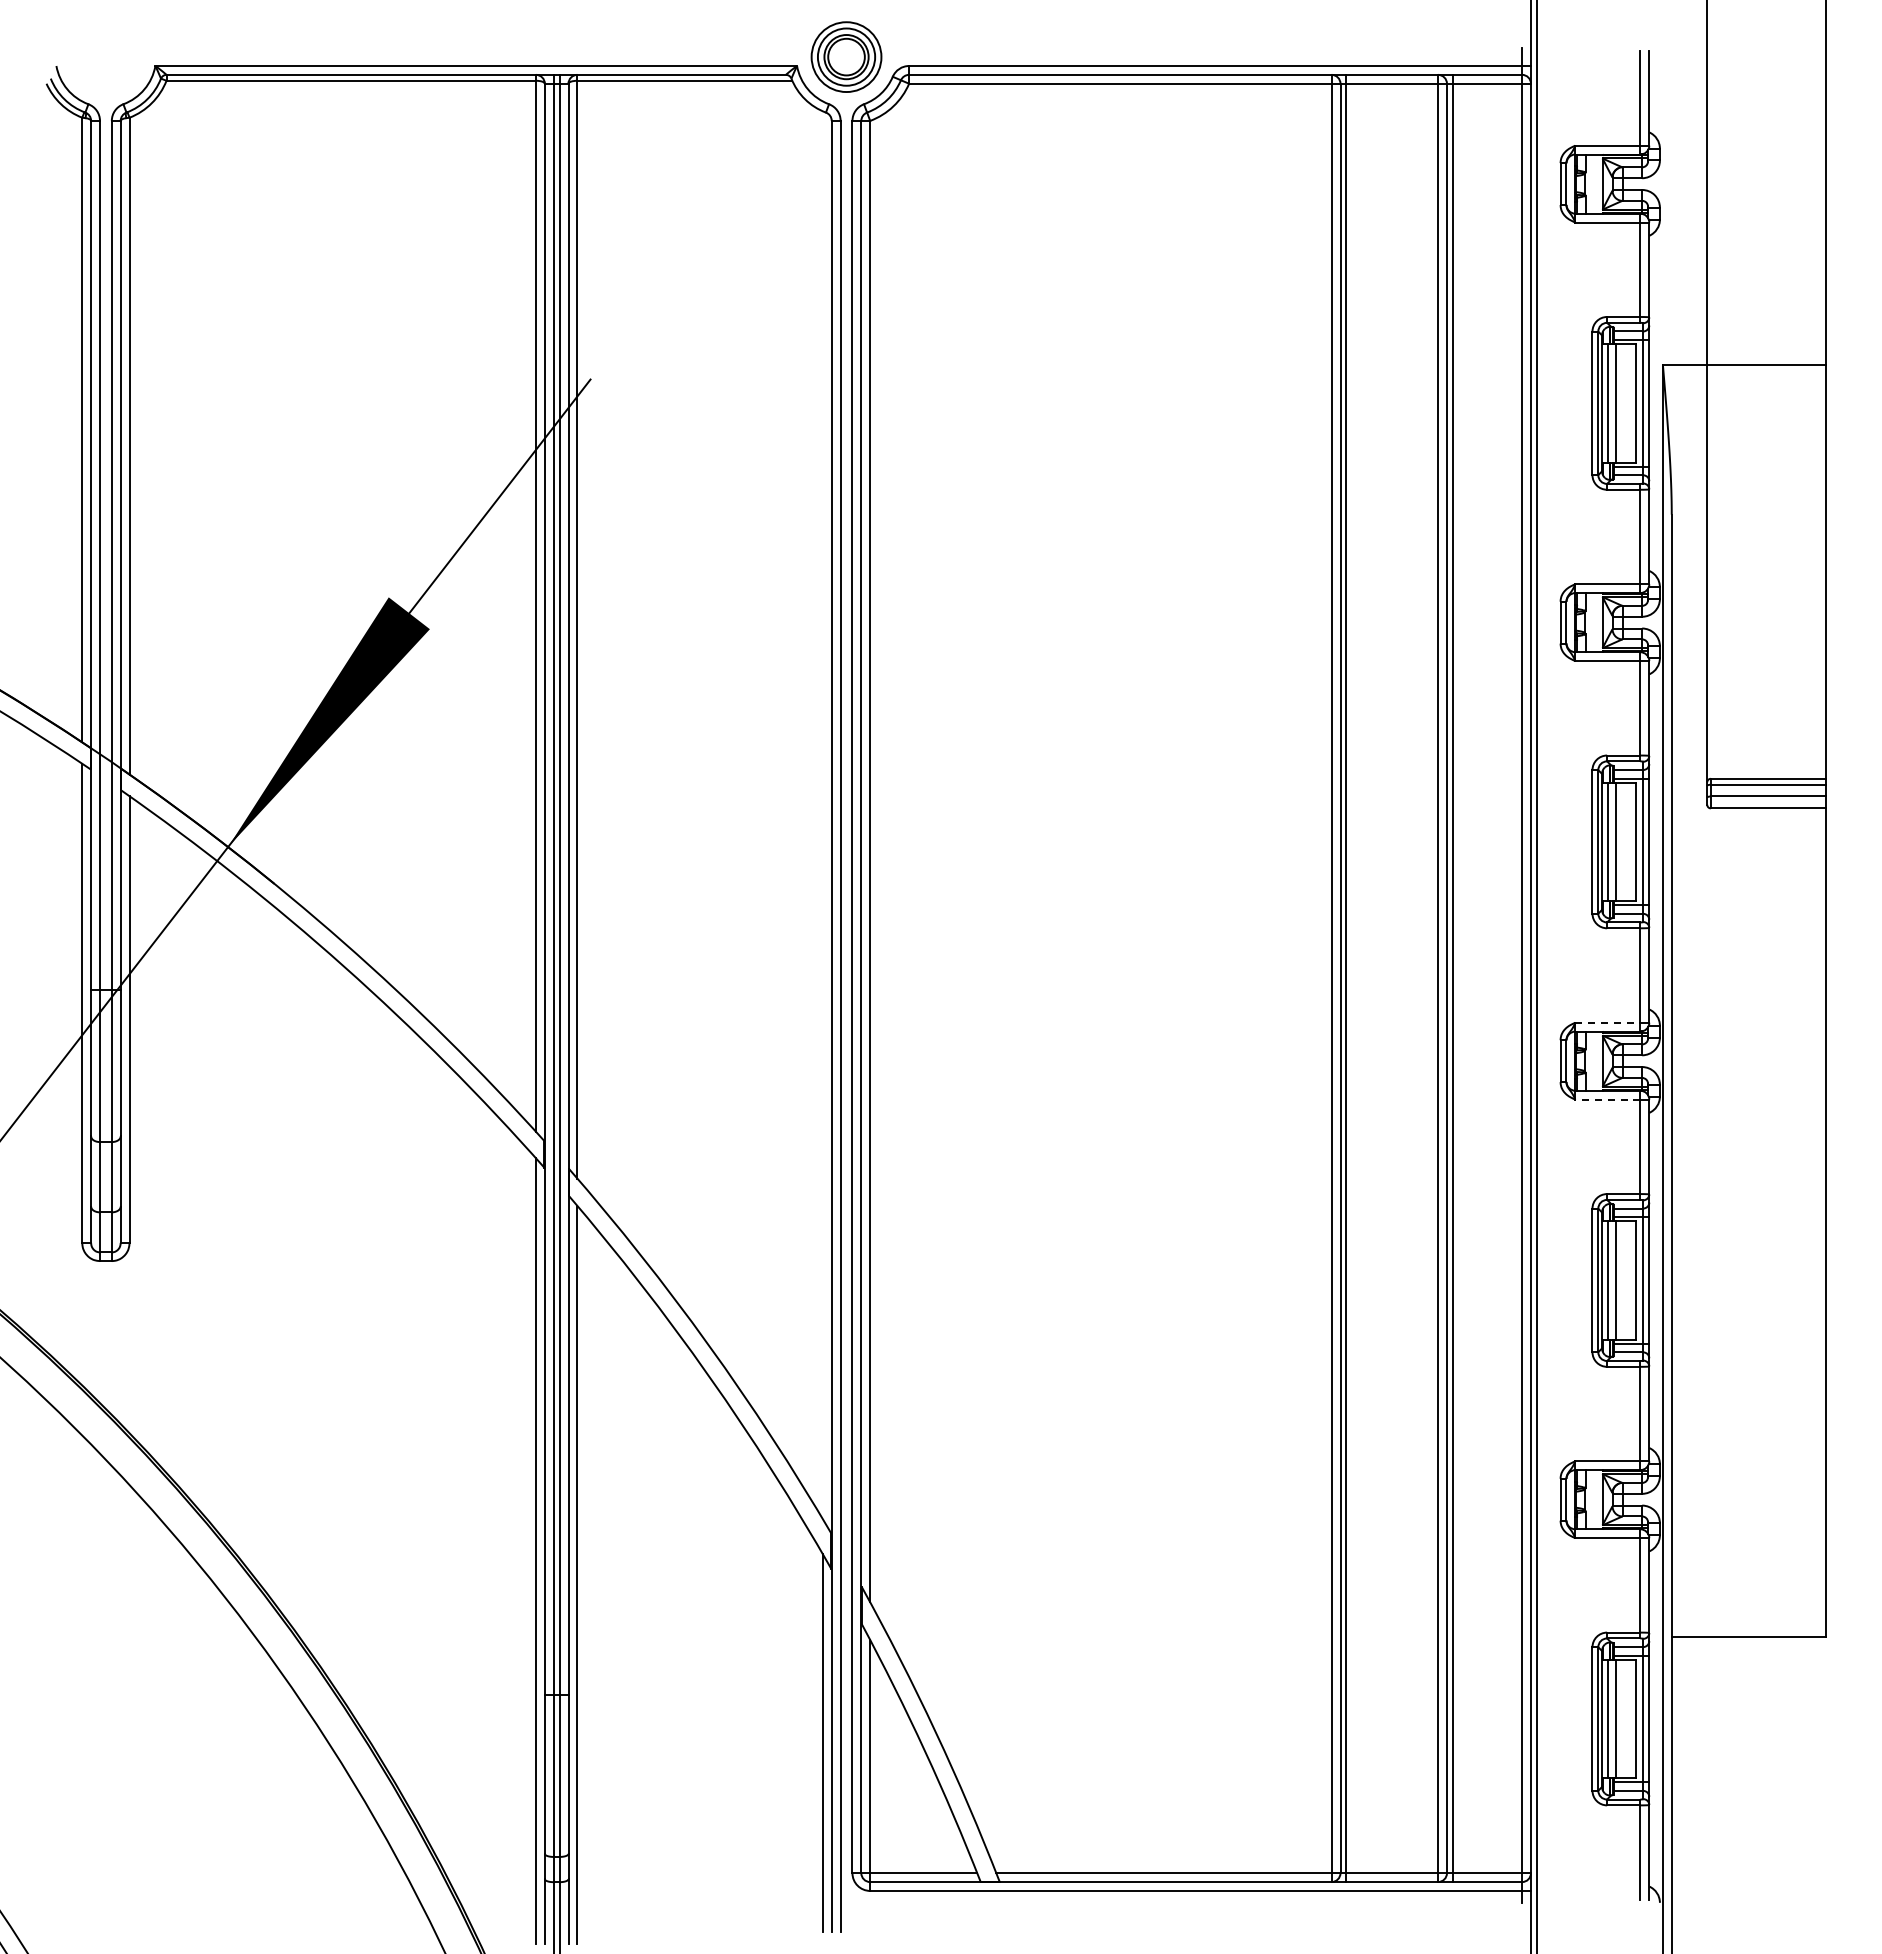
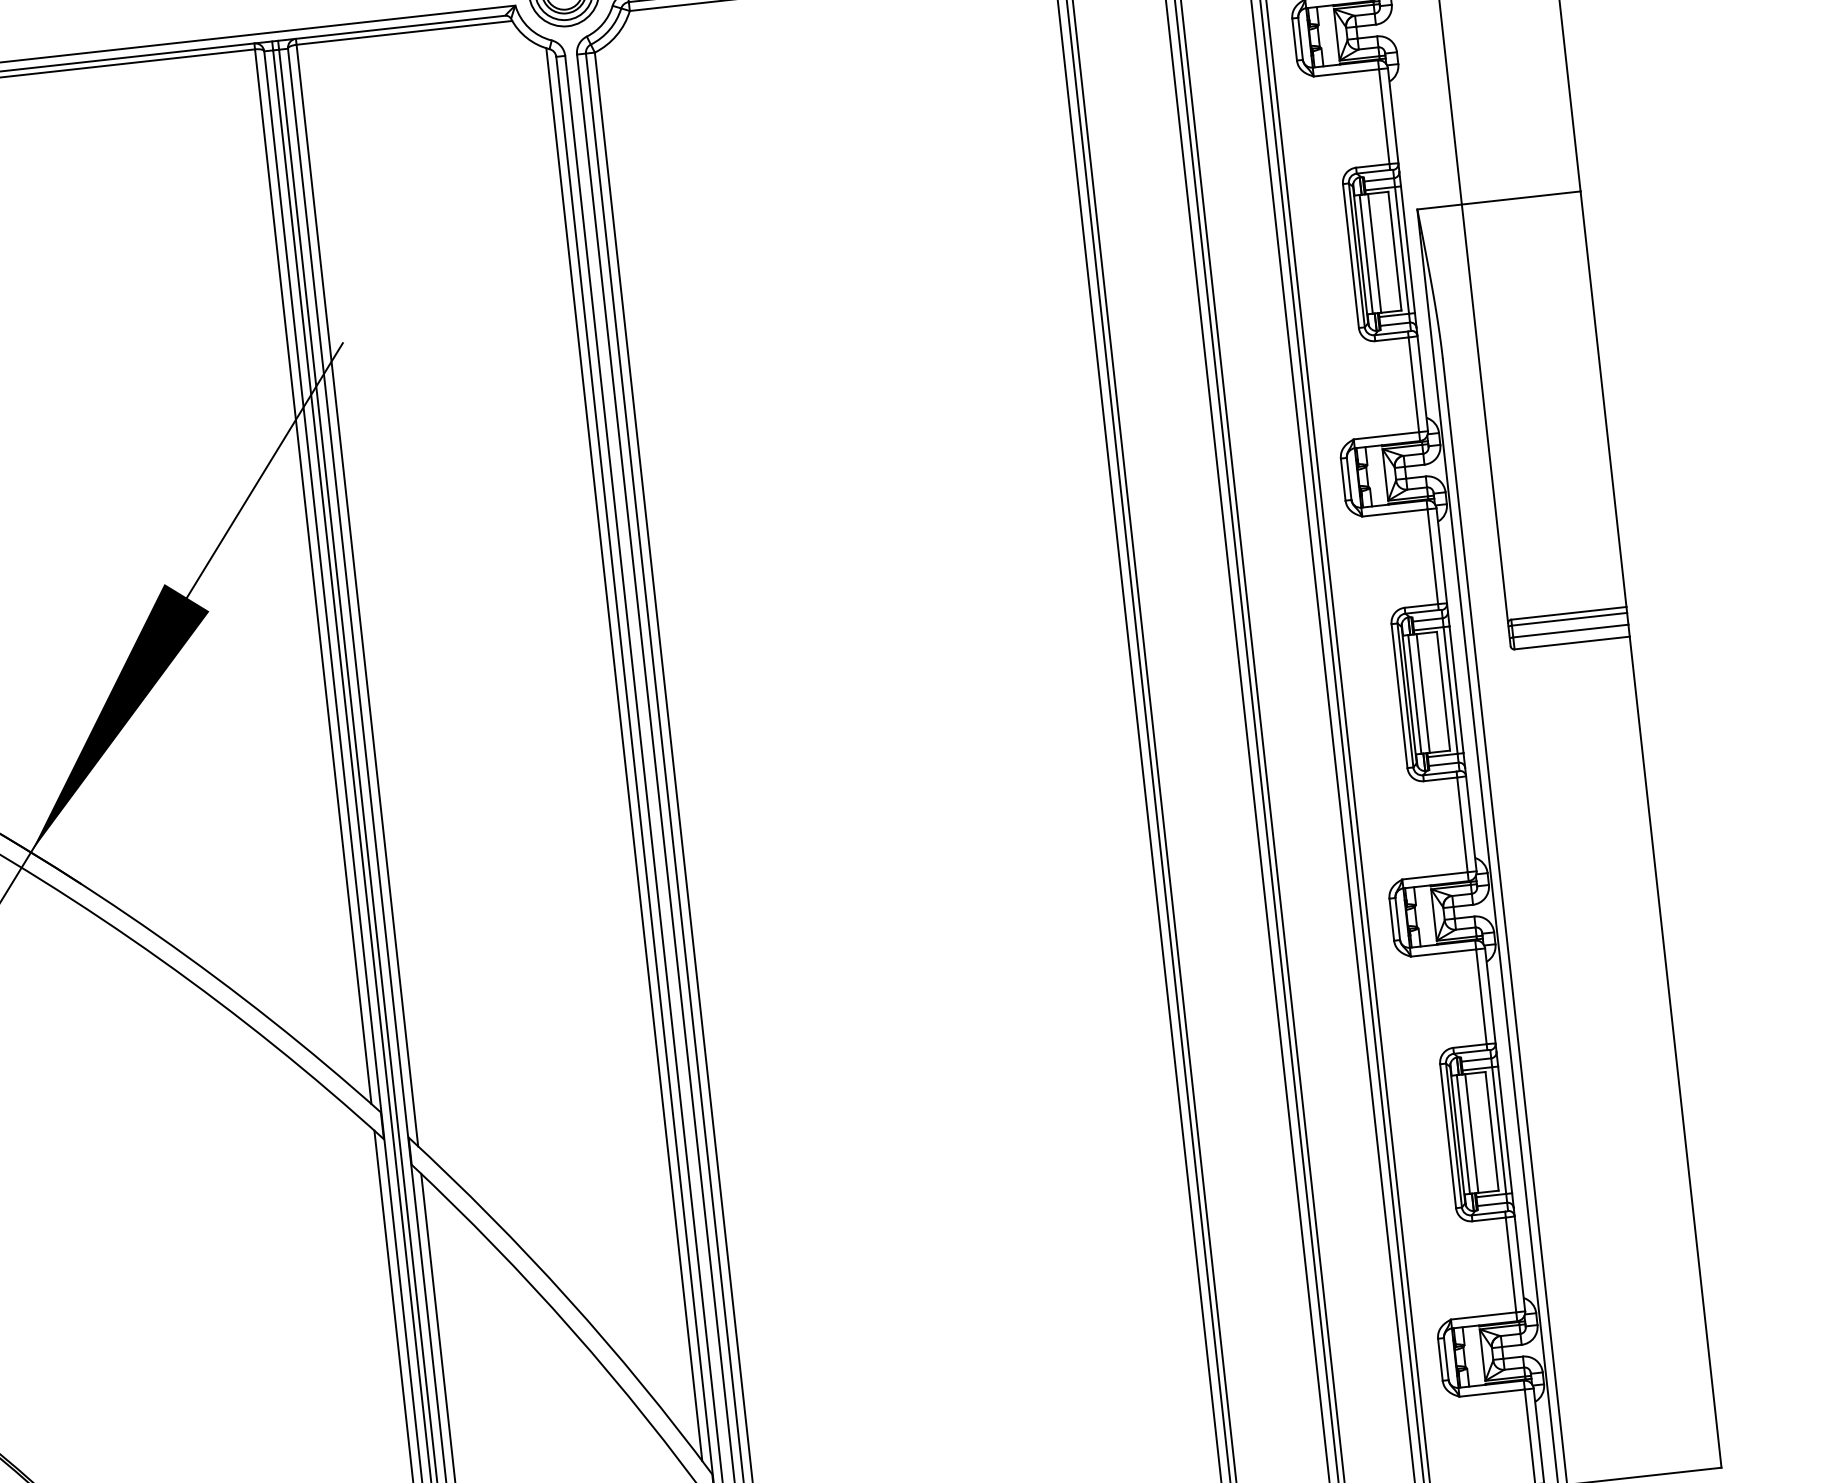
line: (822, 815) -> (623, 754), added
line: (1607, 1022) -> (1434, 875), dashed -> solid
line: (1607, 1099) -> (1443, 952), dashed -> solid

